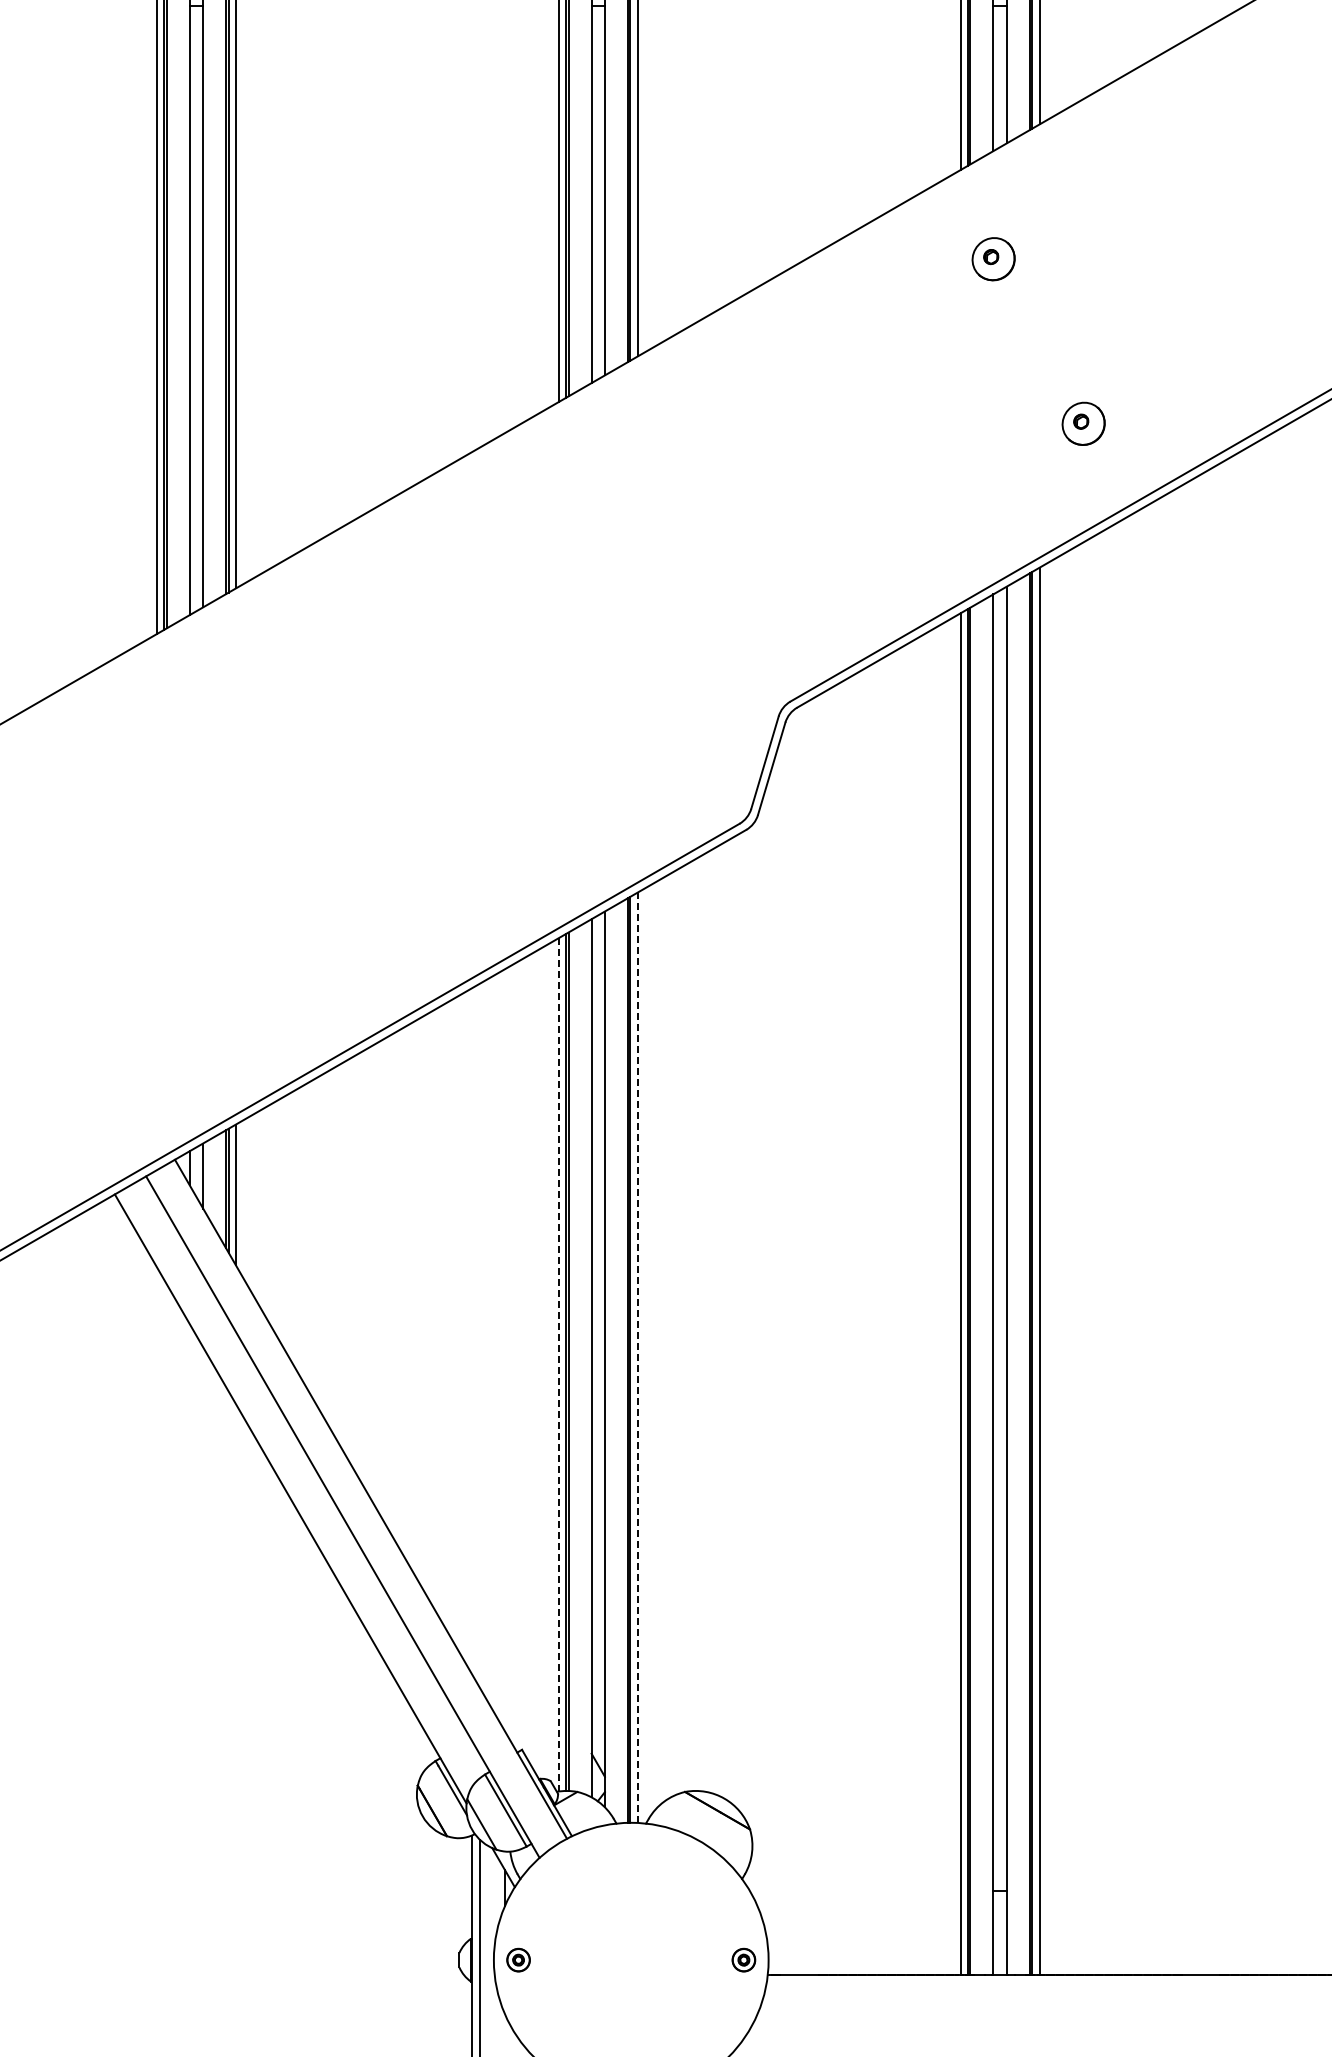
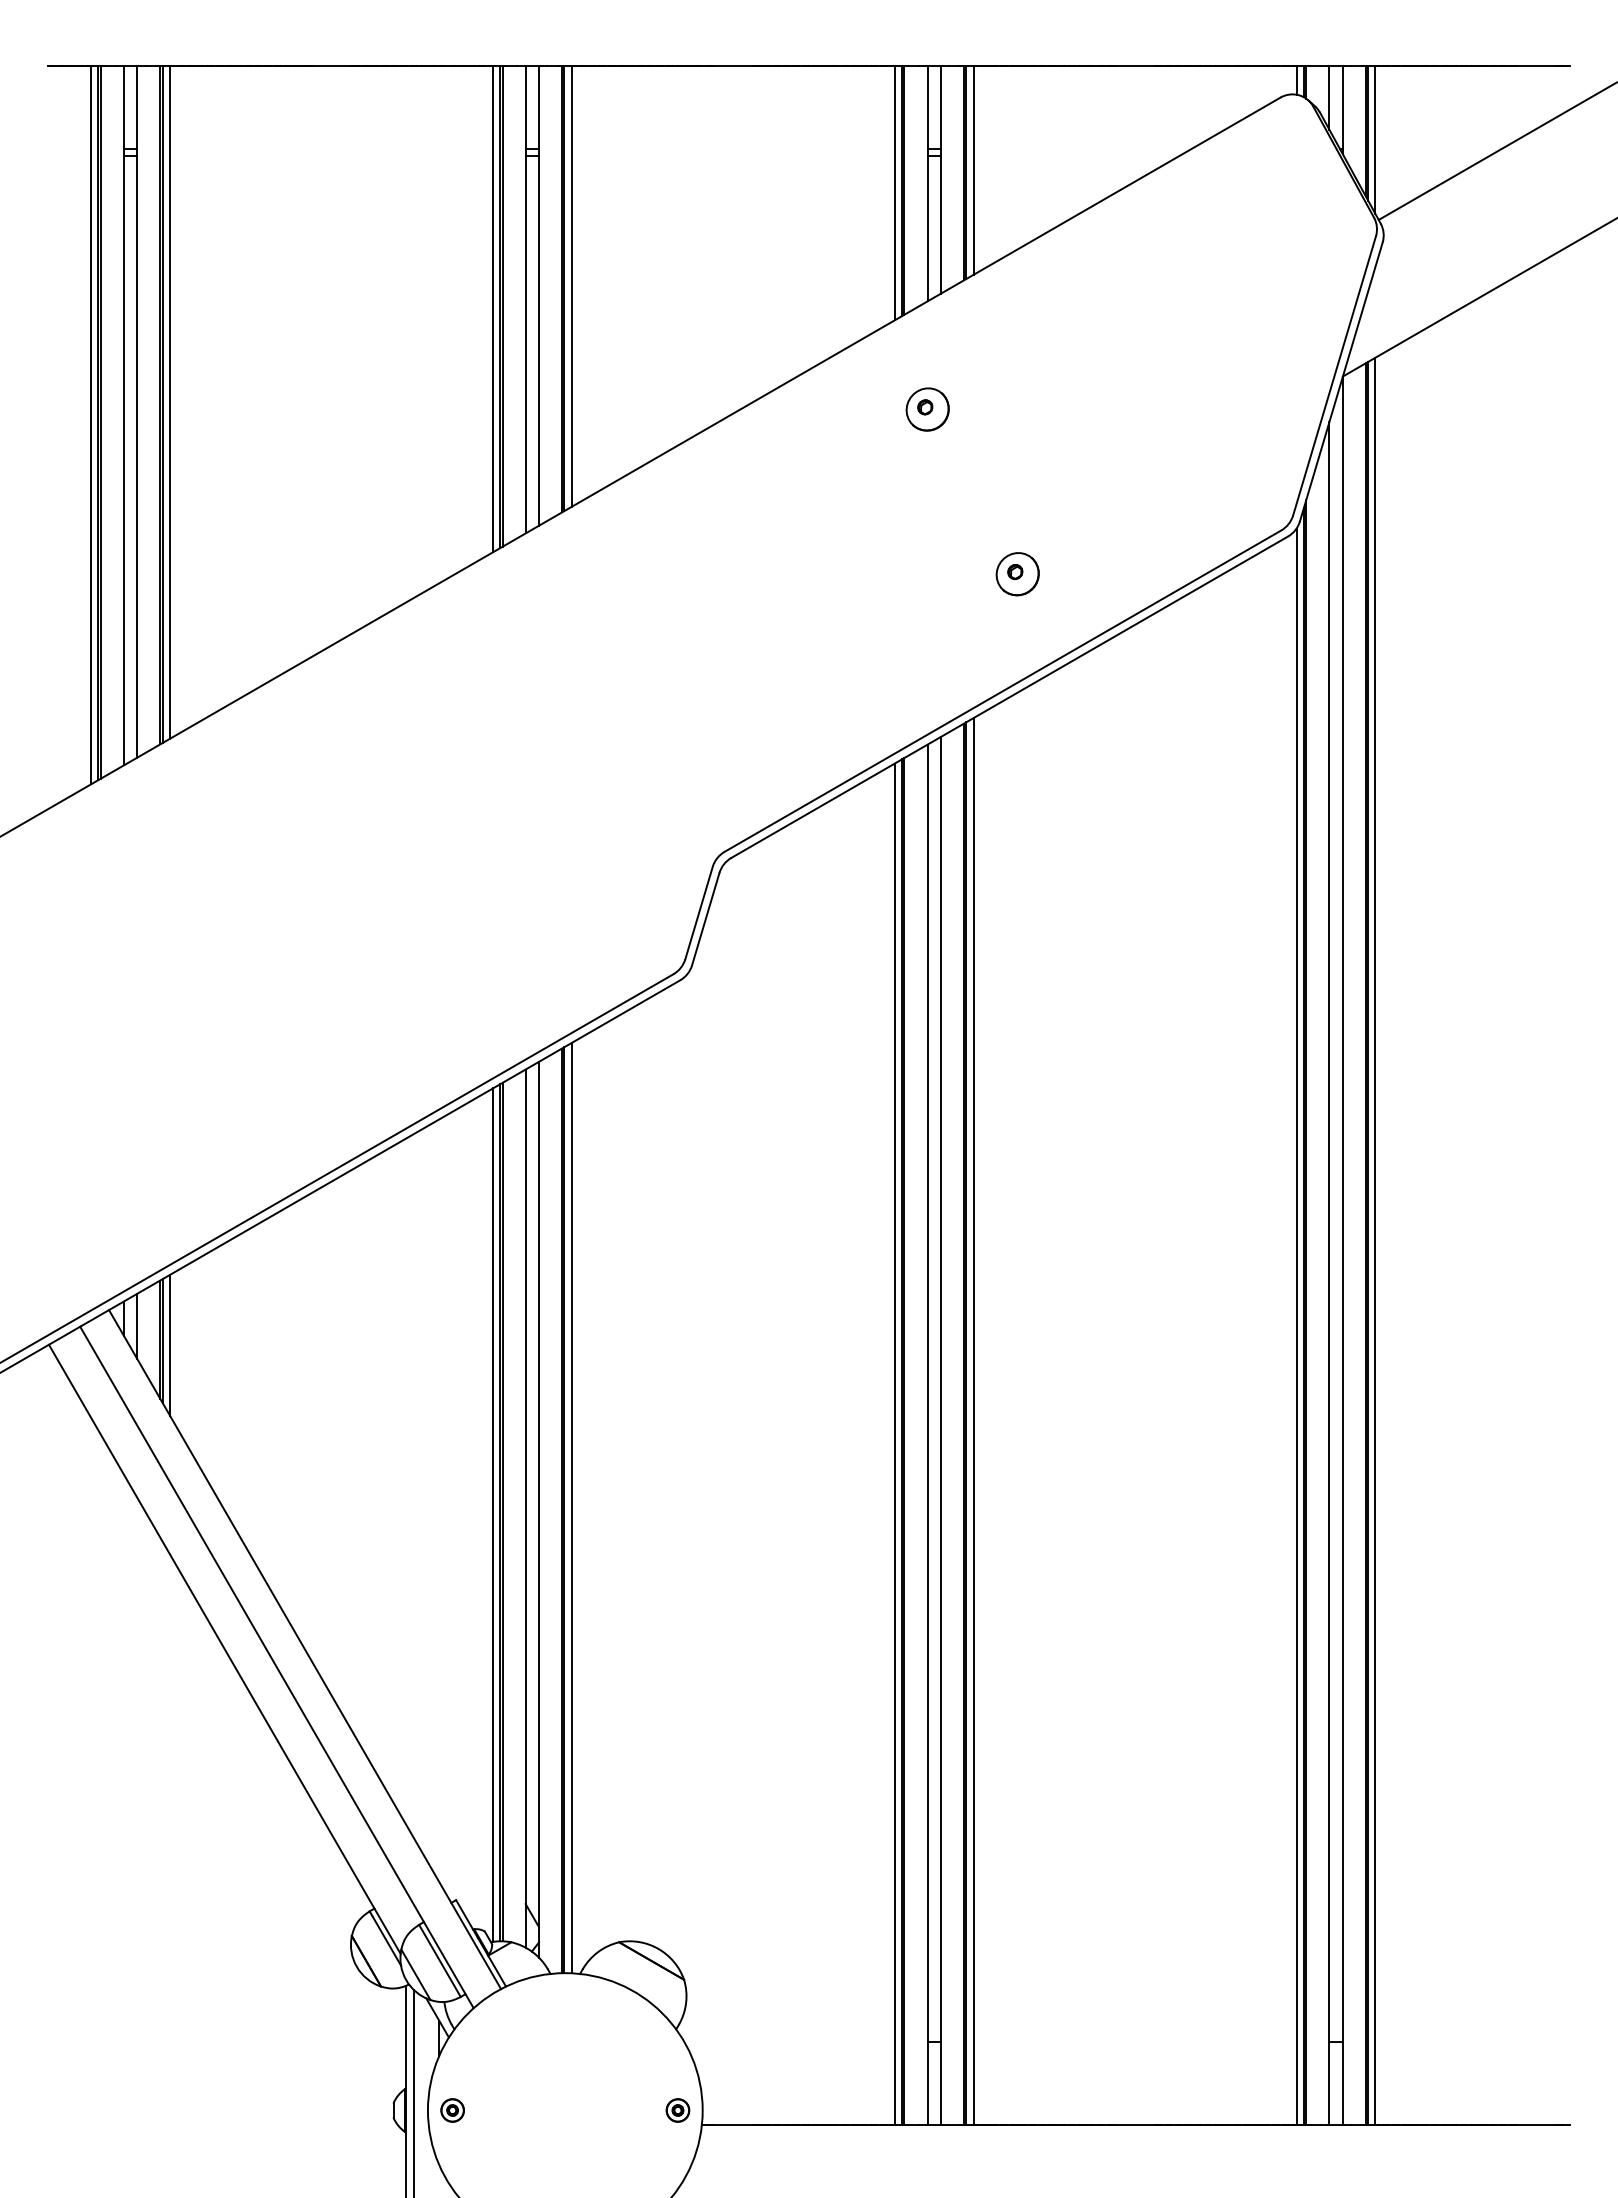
line: (637, 1357) -> (571, 1507), dashed -> solid
line: (558, 1365) -> (492, 1515), dashed -> solid

